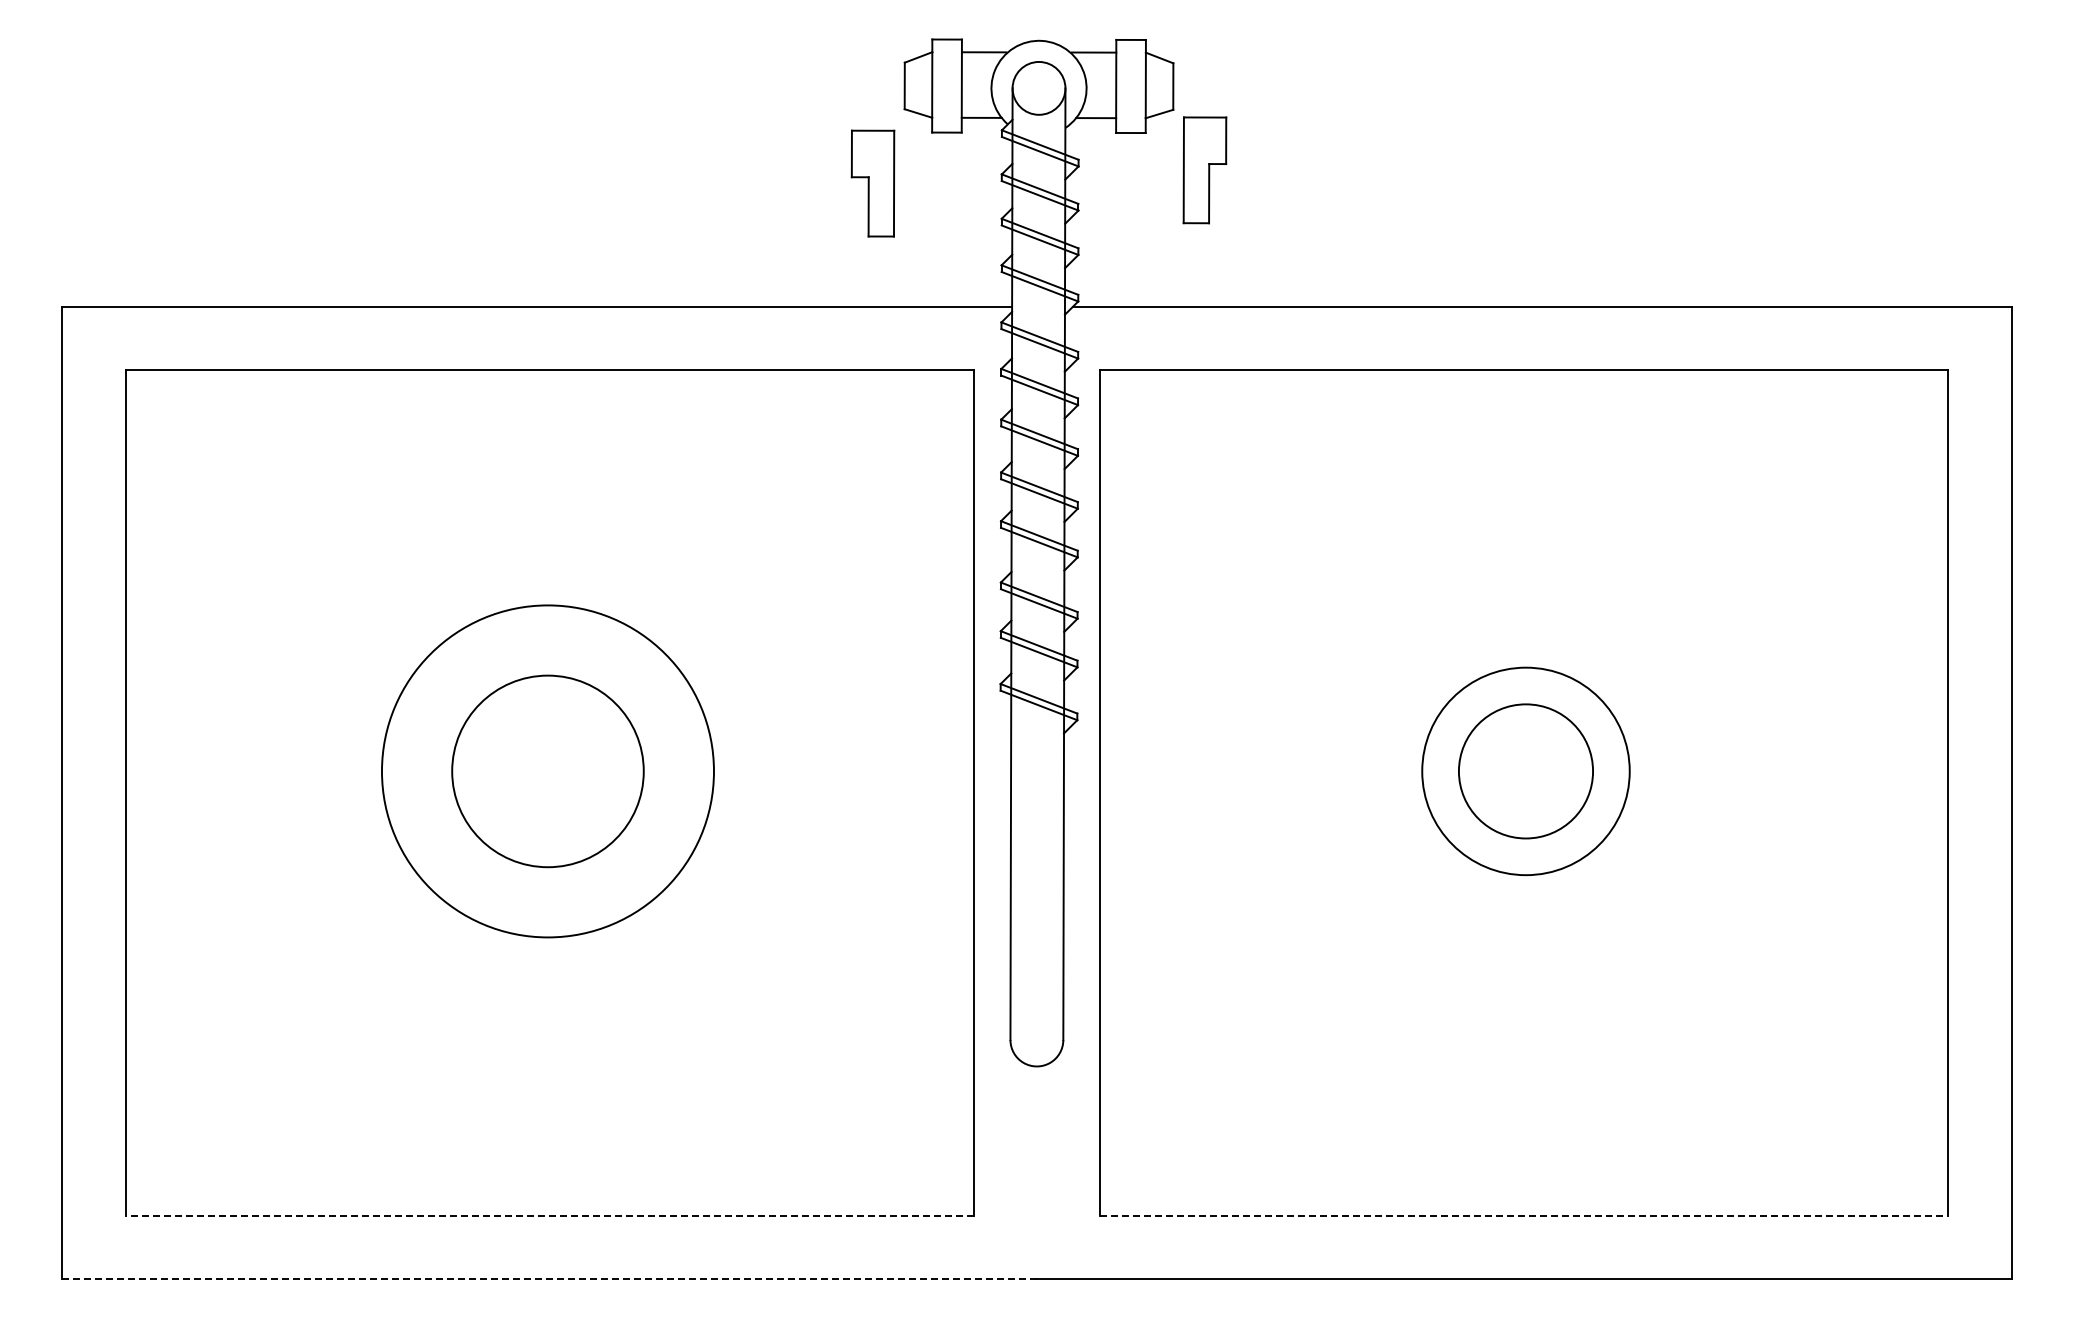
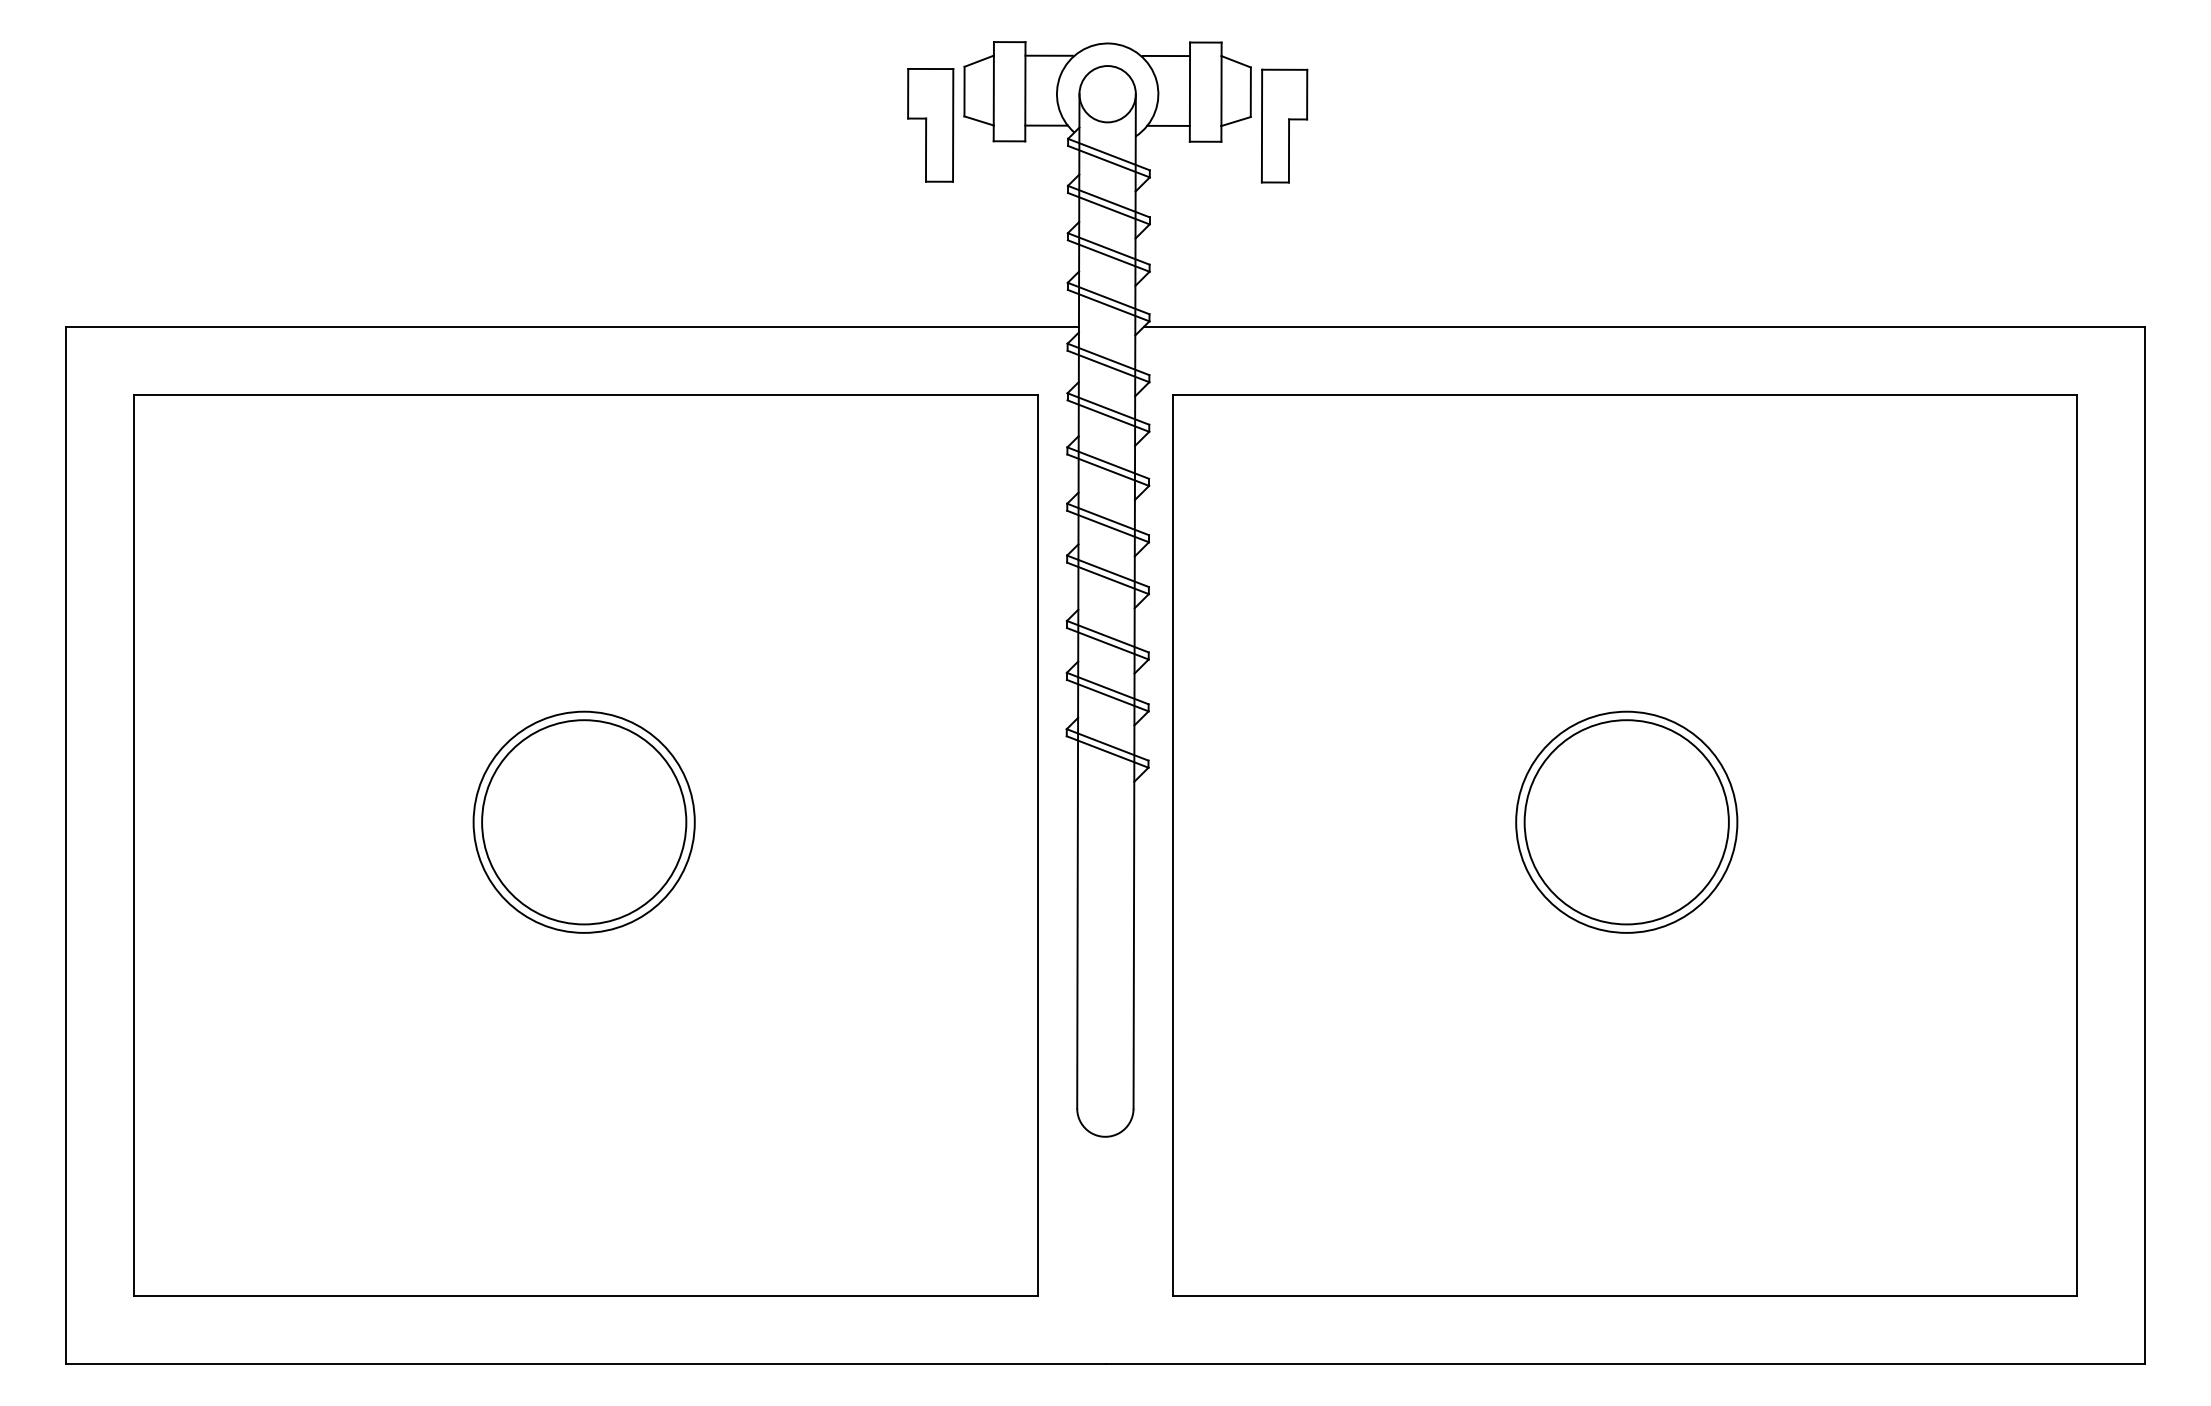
part: (1204, 170) -> (1284, 126), moved
part: (872, 183) -> (930, 125), moved
circle: (547, 771) -> (583, 822), size x0.62
circle: (1525, 771) -> (1626, 822), size x1.43
line: (549, 1216) -> (585, 1296), dashed -> solid
line: (1524, 1216) -> (1625, 1296), dashed -> solid
line: (549, 1279) -> (585, 1363), dashed -> solid

